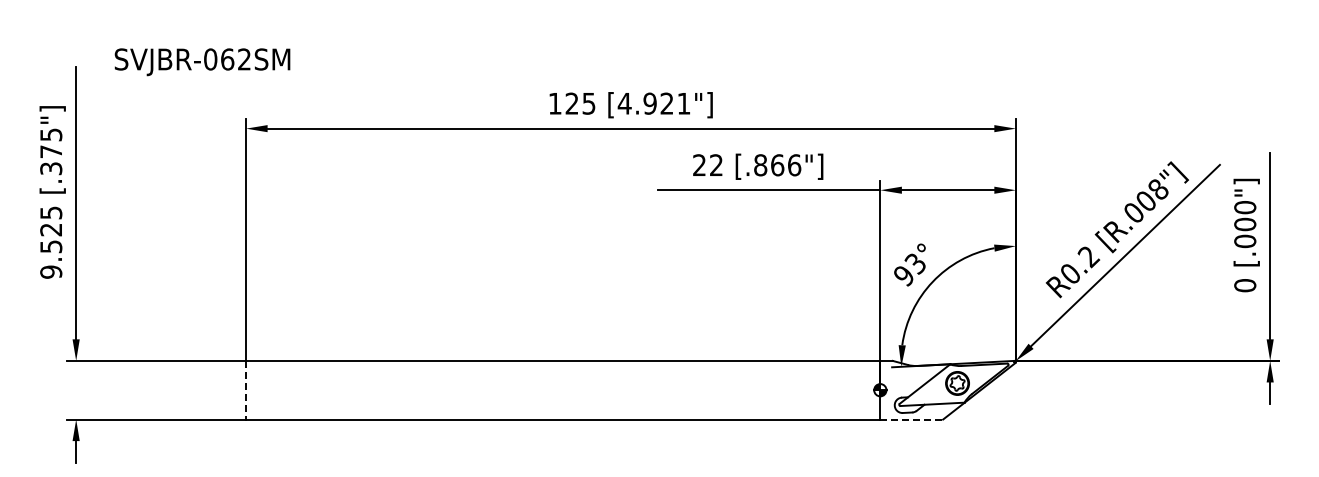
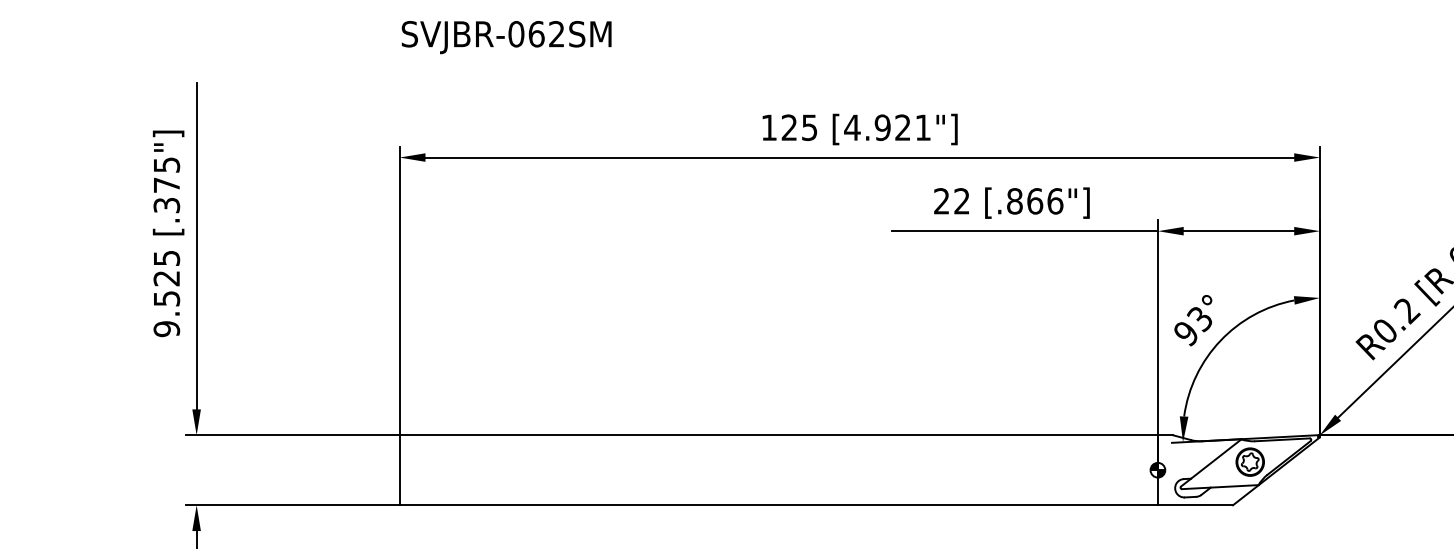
text: (202, 62) -> (506, 37), moved
line: (246, 390) -> (400, 470), dashed -> solid
line: (912, 419) -> (1196, 505), dashed -> solid

